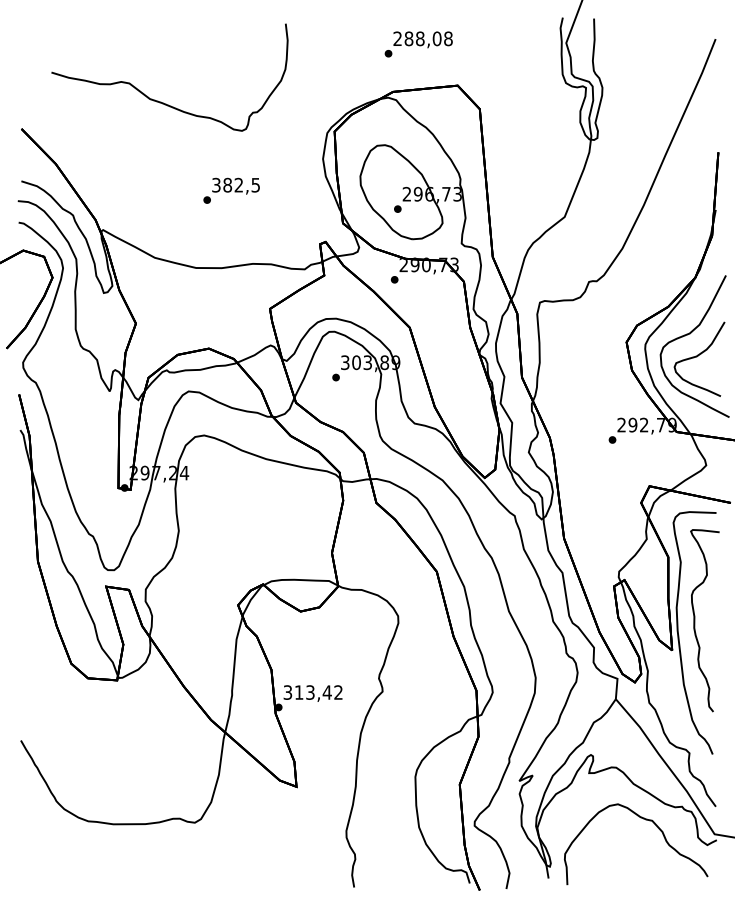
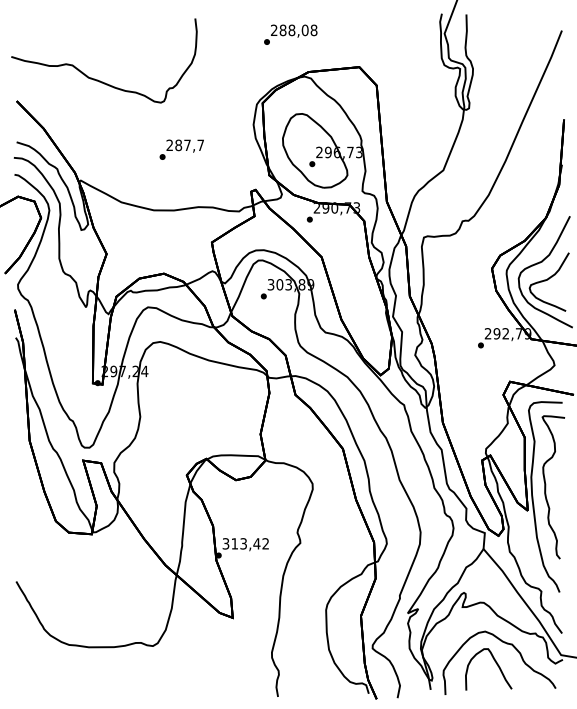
text: (418, 44) -> (290, 34), moved
curve: (161, 101) -> (97, 79), moved
text: (235, 185) -> (184, 145), 382,5 -> 287,7
curve: (631, 844) -> (495, 663), added

